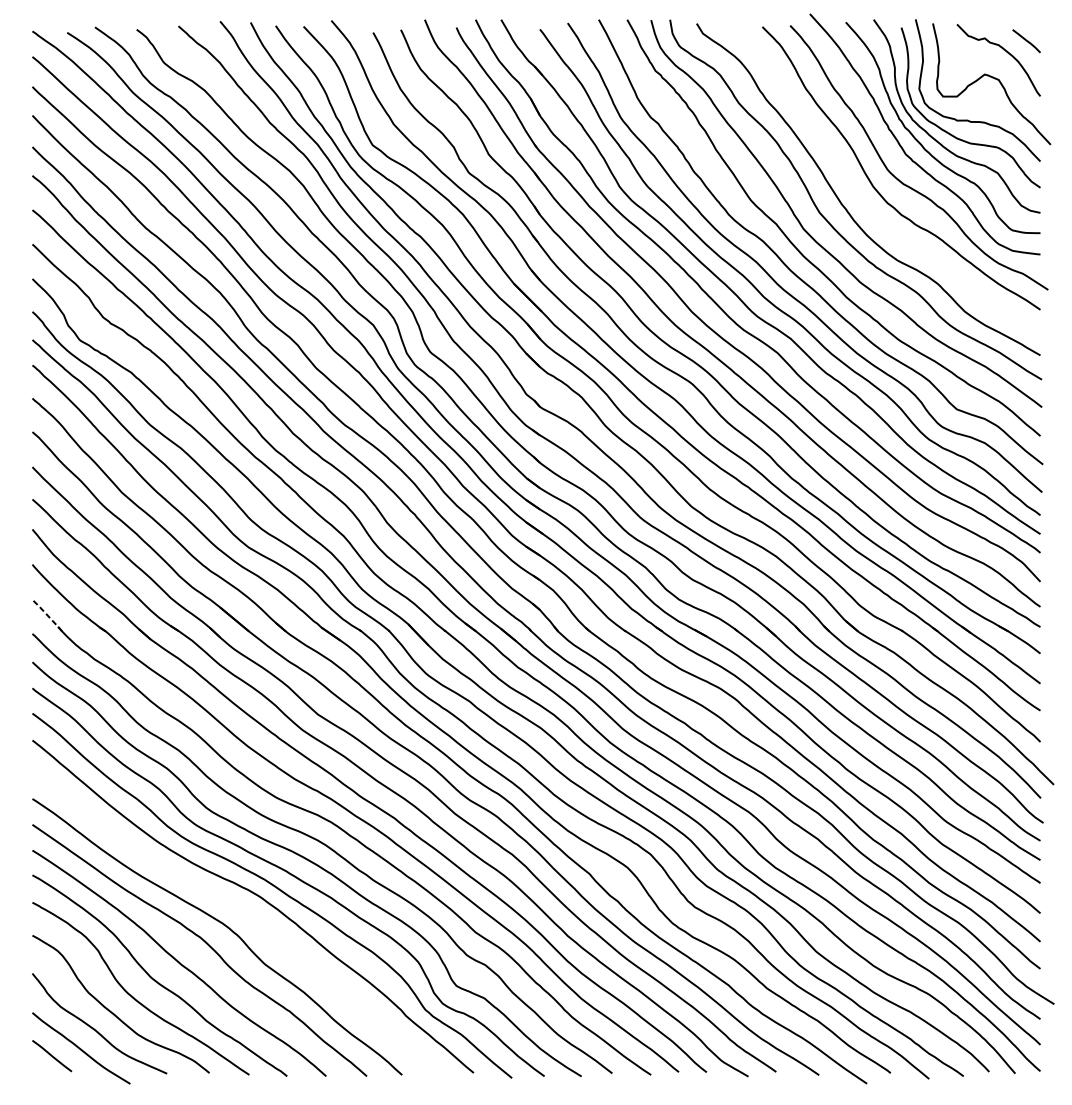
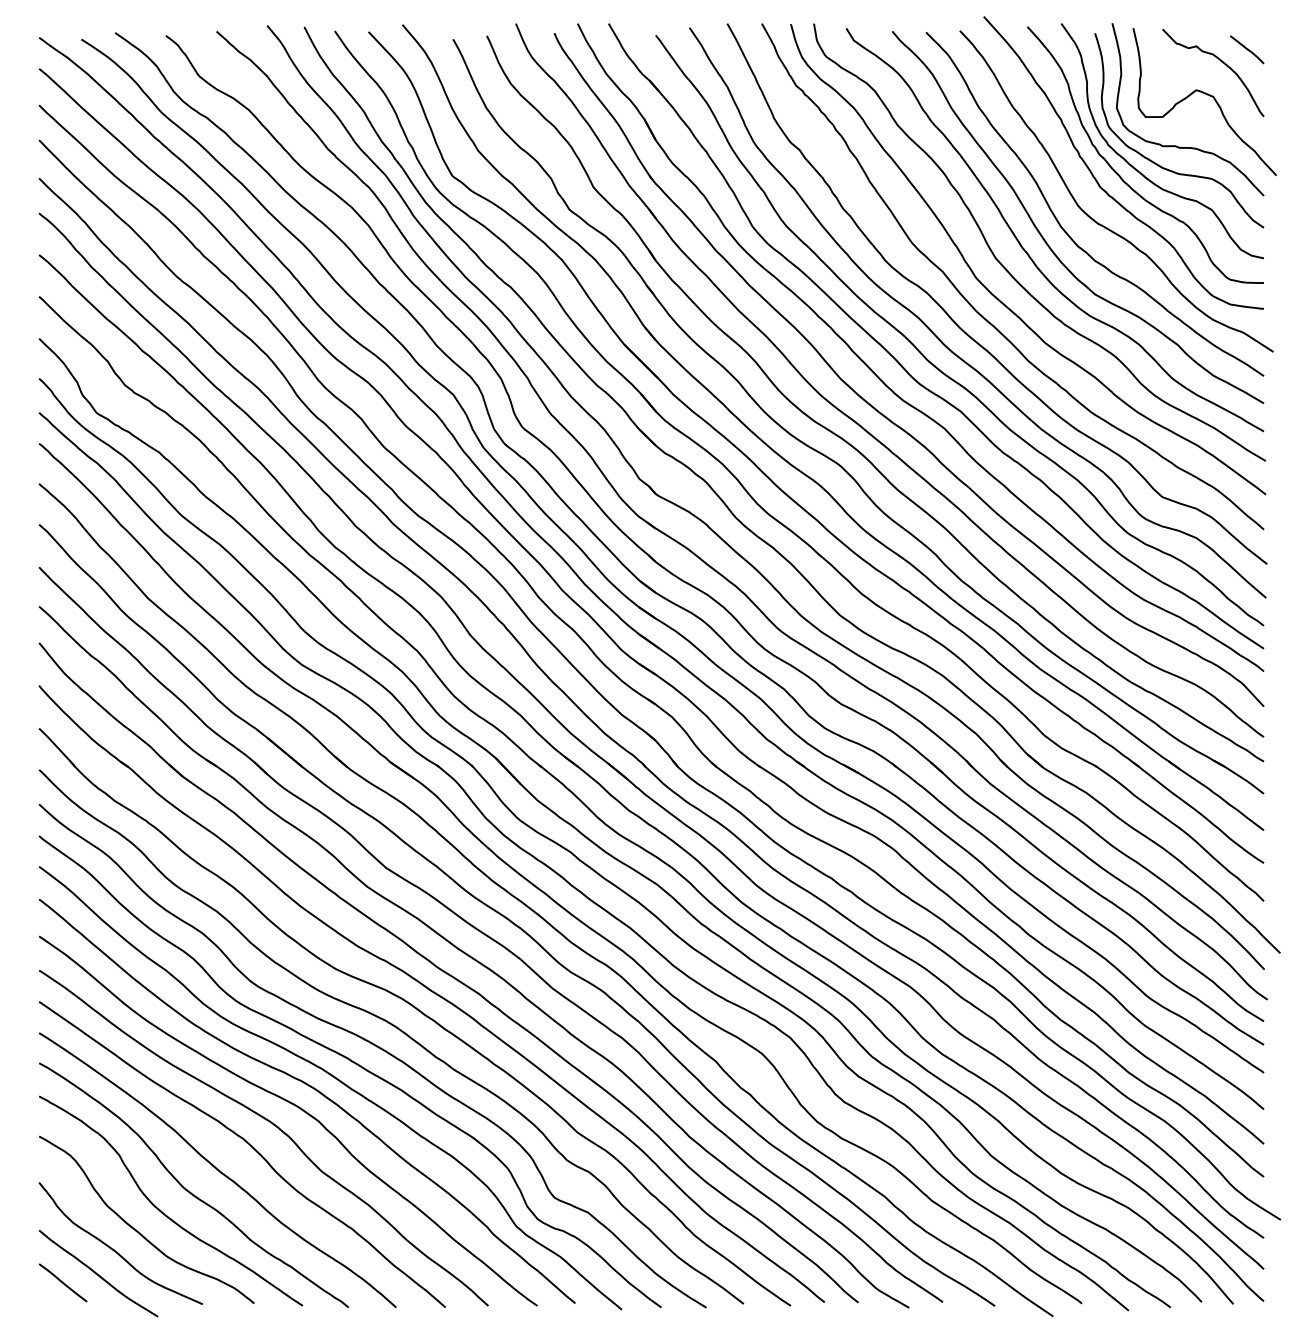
curve: (860, 197) -> (1045, 239), added
line: (47, 615) -> (57, 747), dashed -> solid
curve: (244, 911) -> (296, 1107), added

